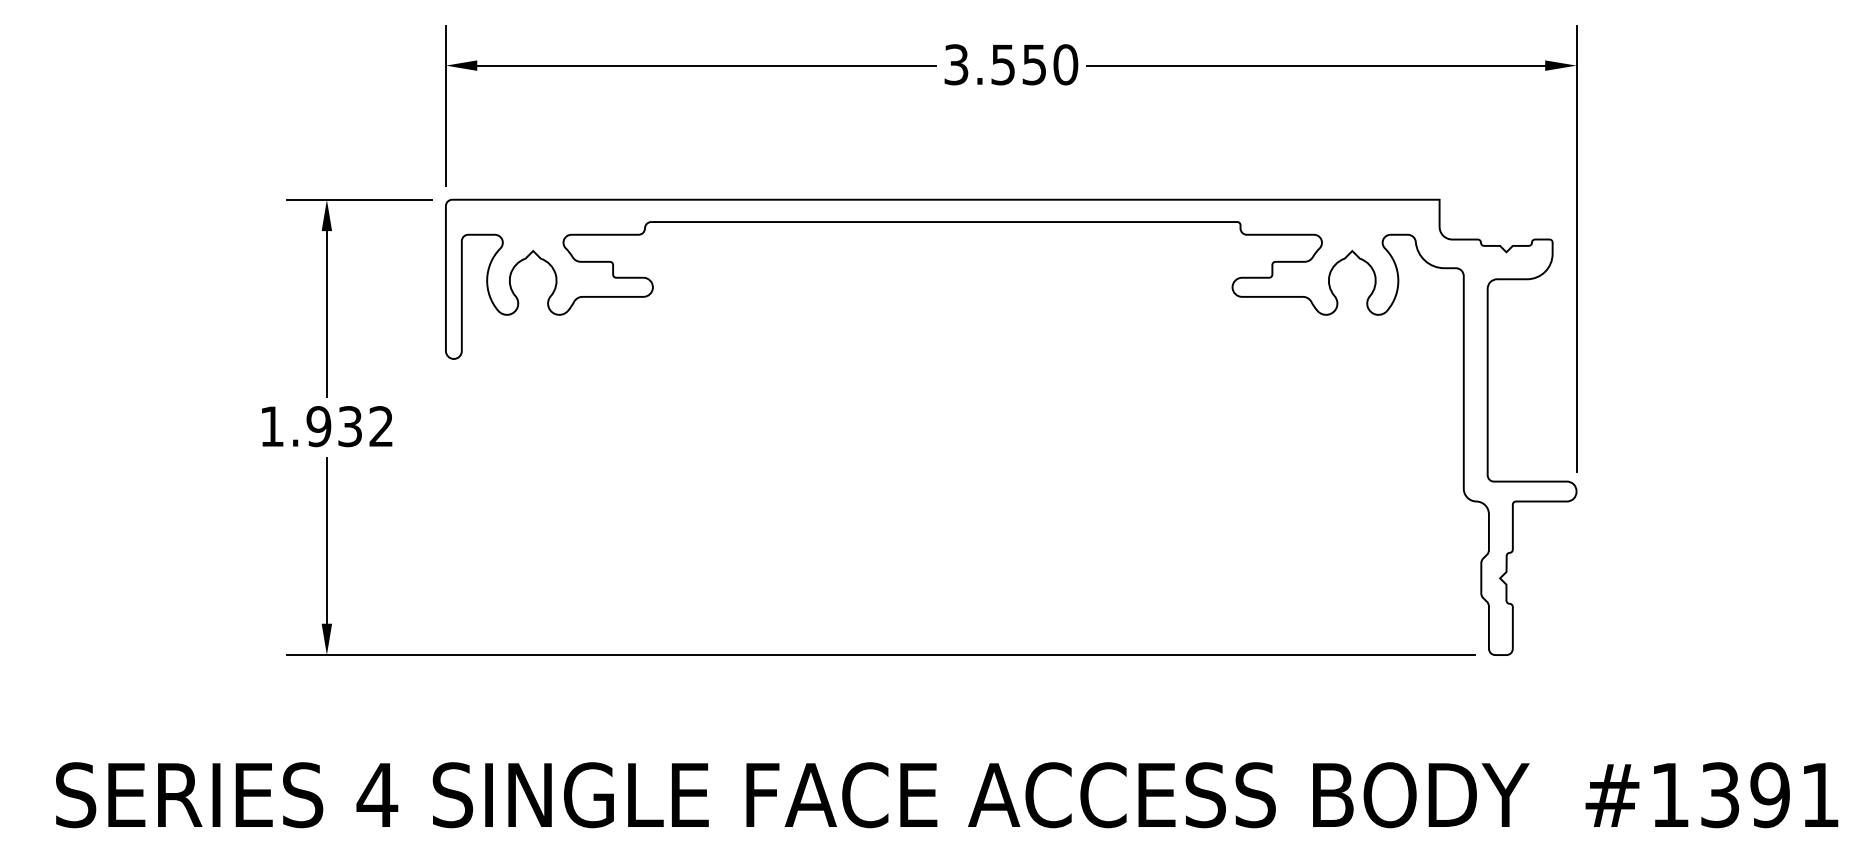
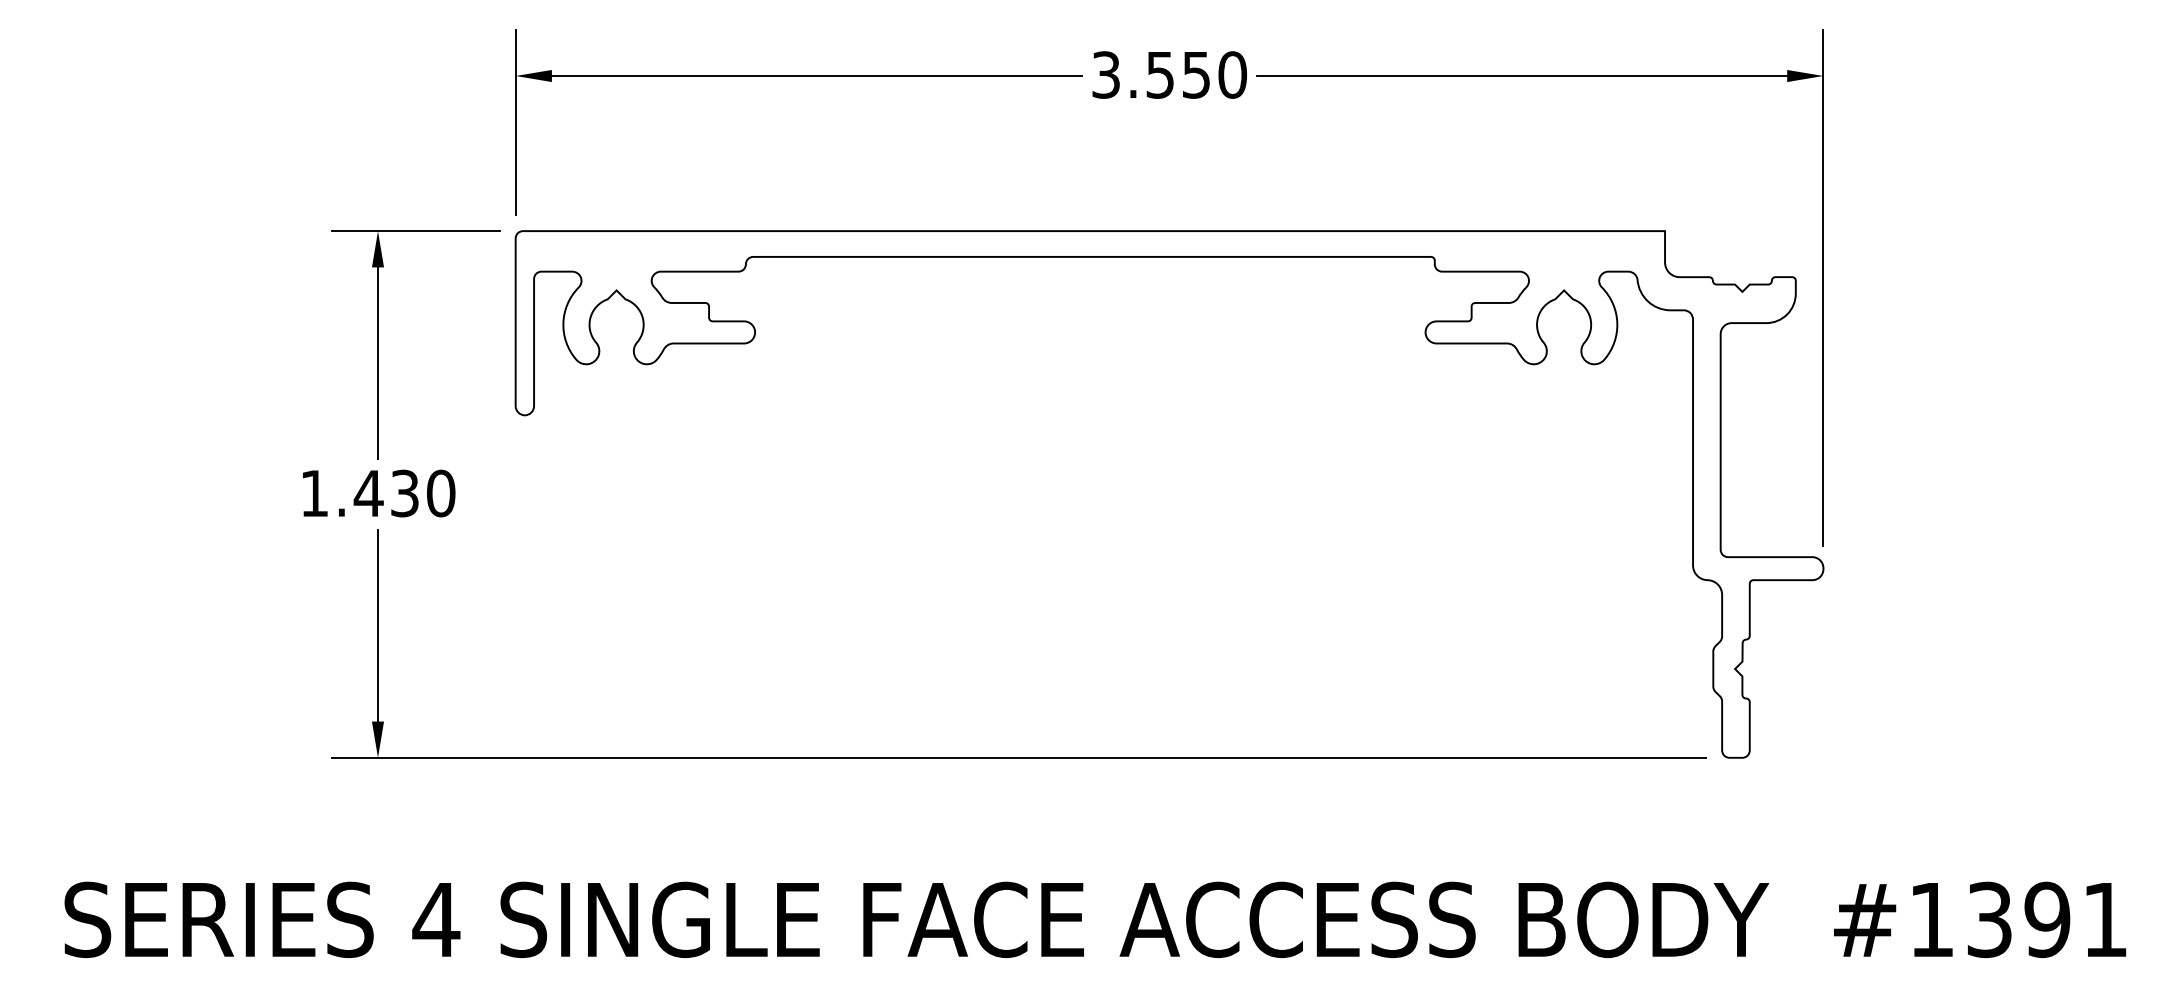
text: (349, 426) -> (404, 493), 1.932 -> 1.430

